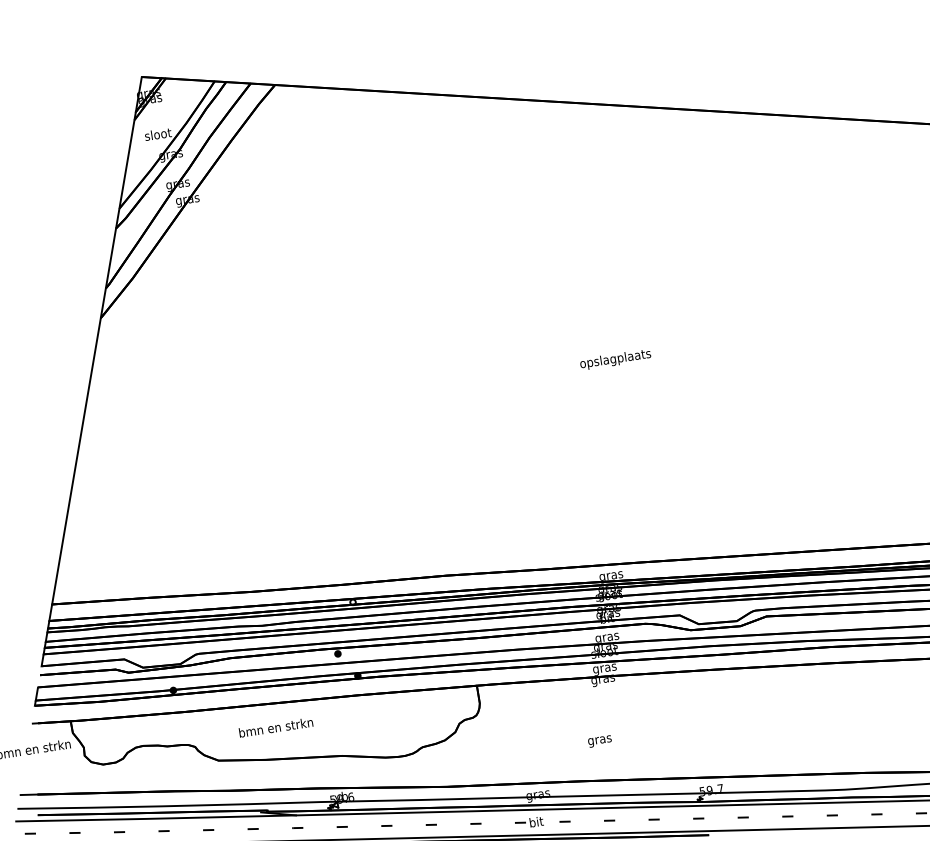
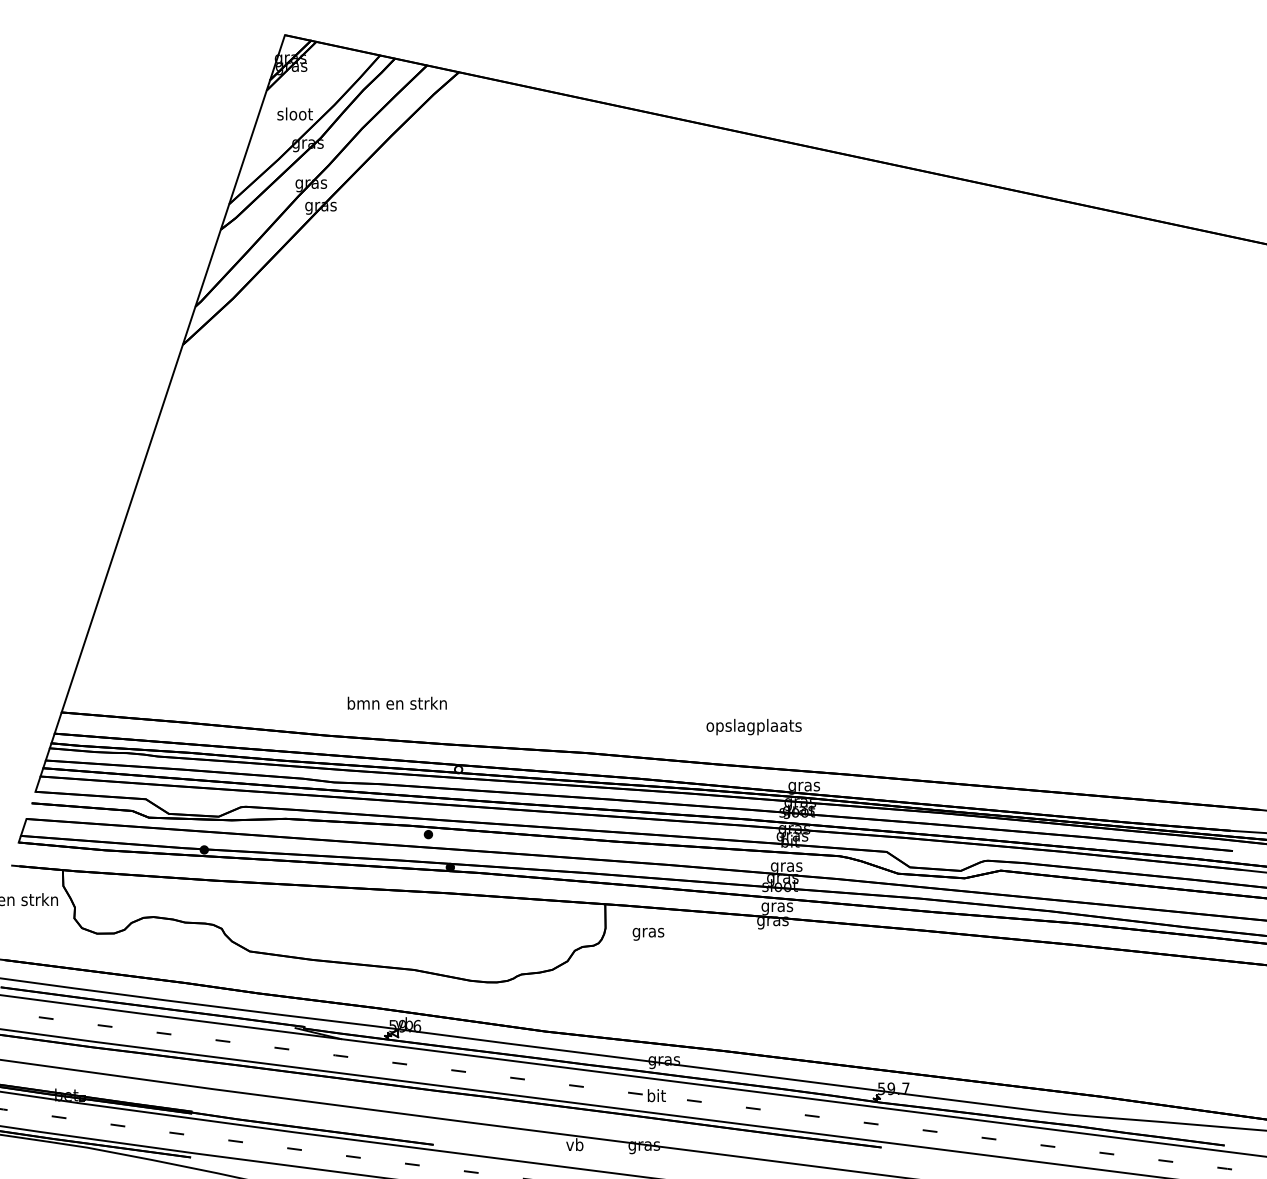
text: (615, 360) -> (753, 727), moved
text: (275, 727) -> (396, 702), moved
text: (599, 740) -> (648, 933), moved

